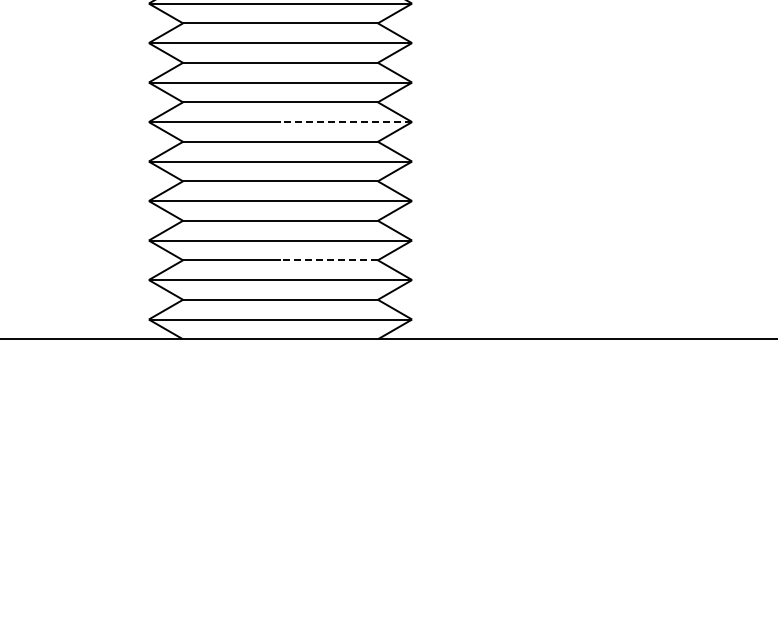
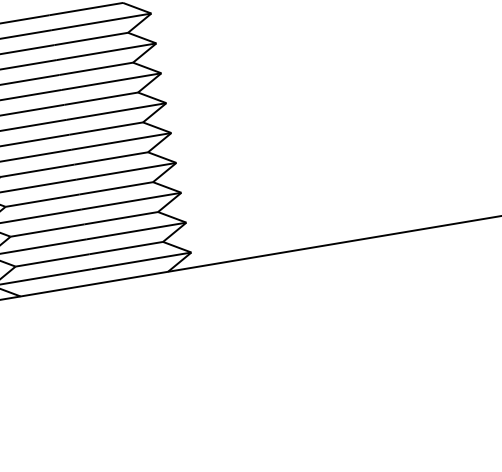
line: (346, 122) -> (116, 111), dashed -> solid
line: (329, 260) -> (121, 218), dashed -> solid

